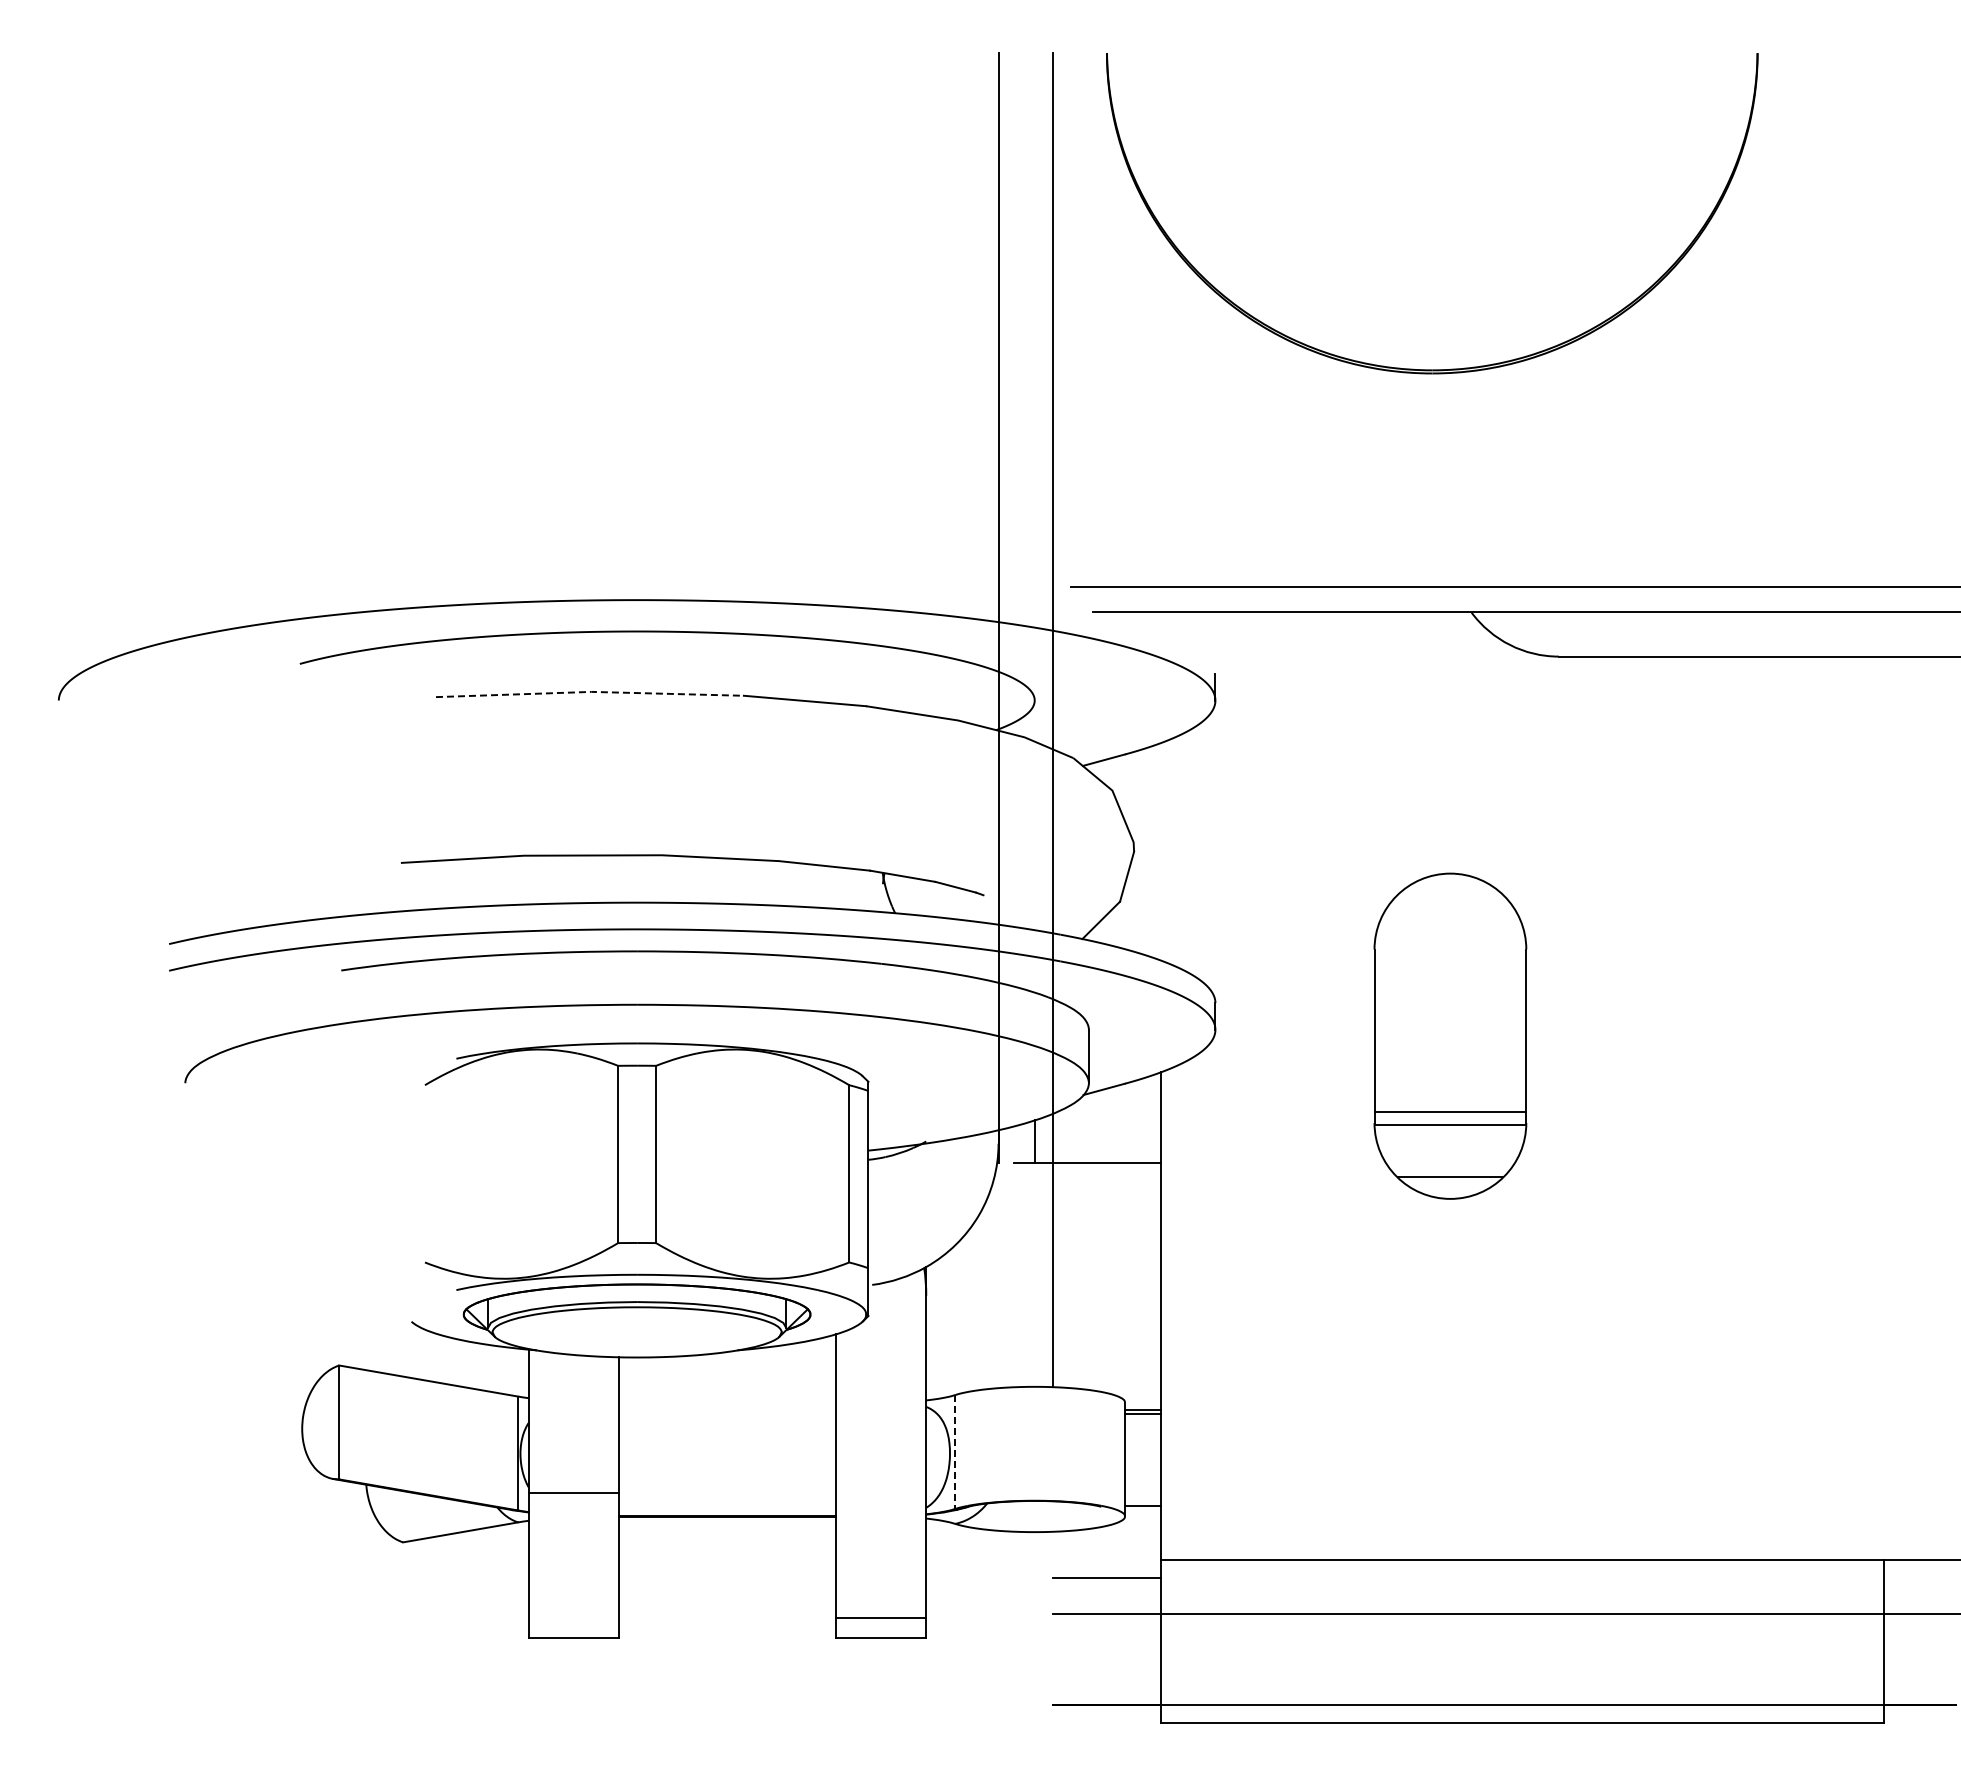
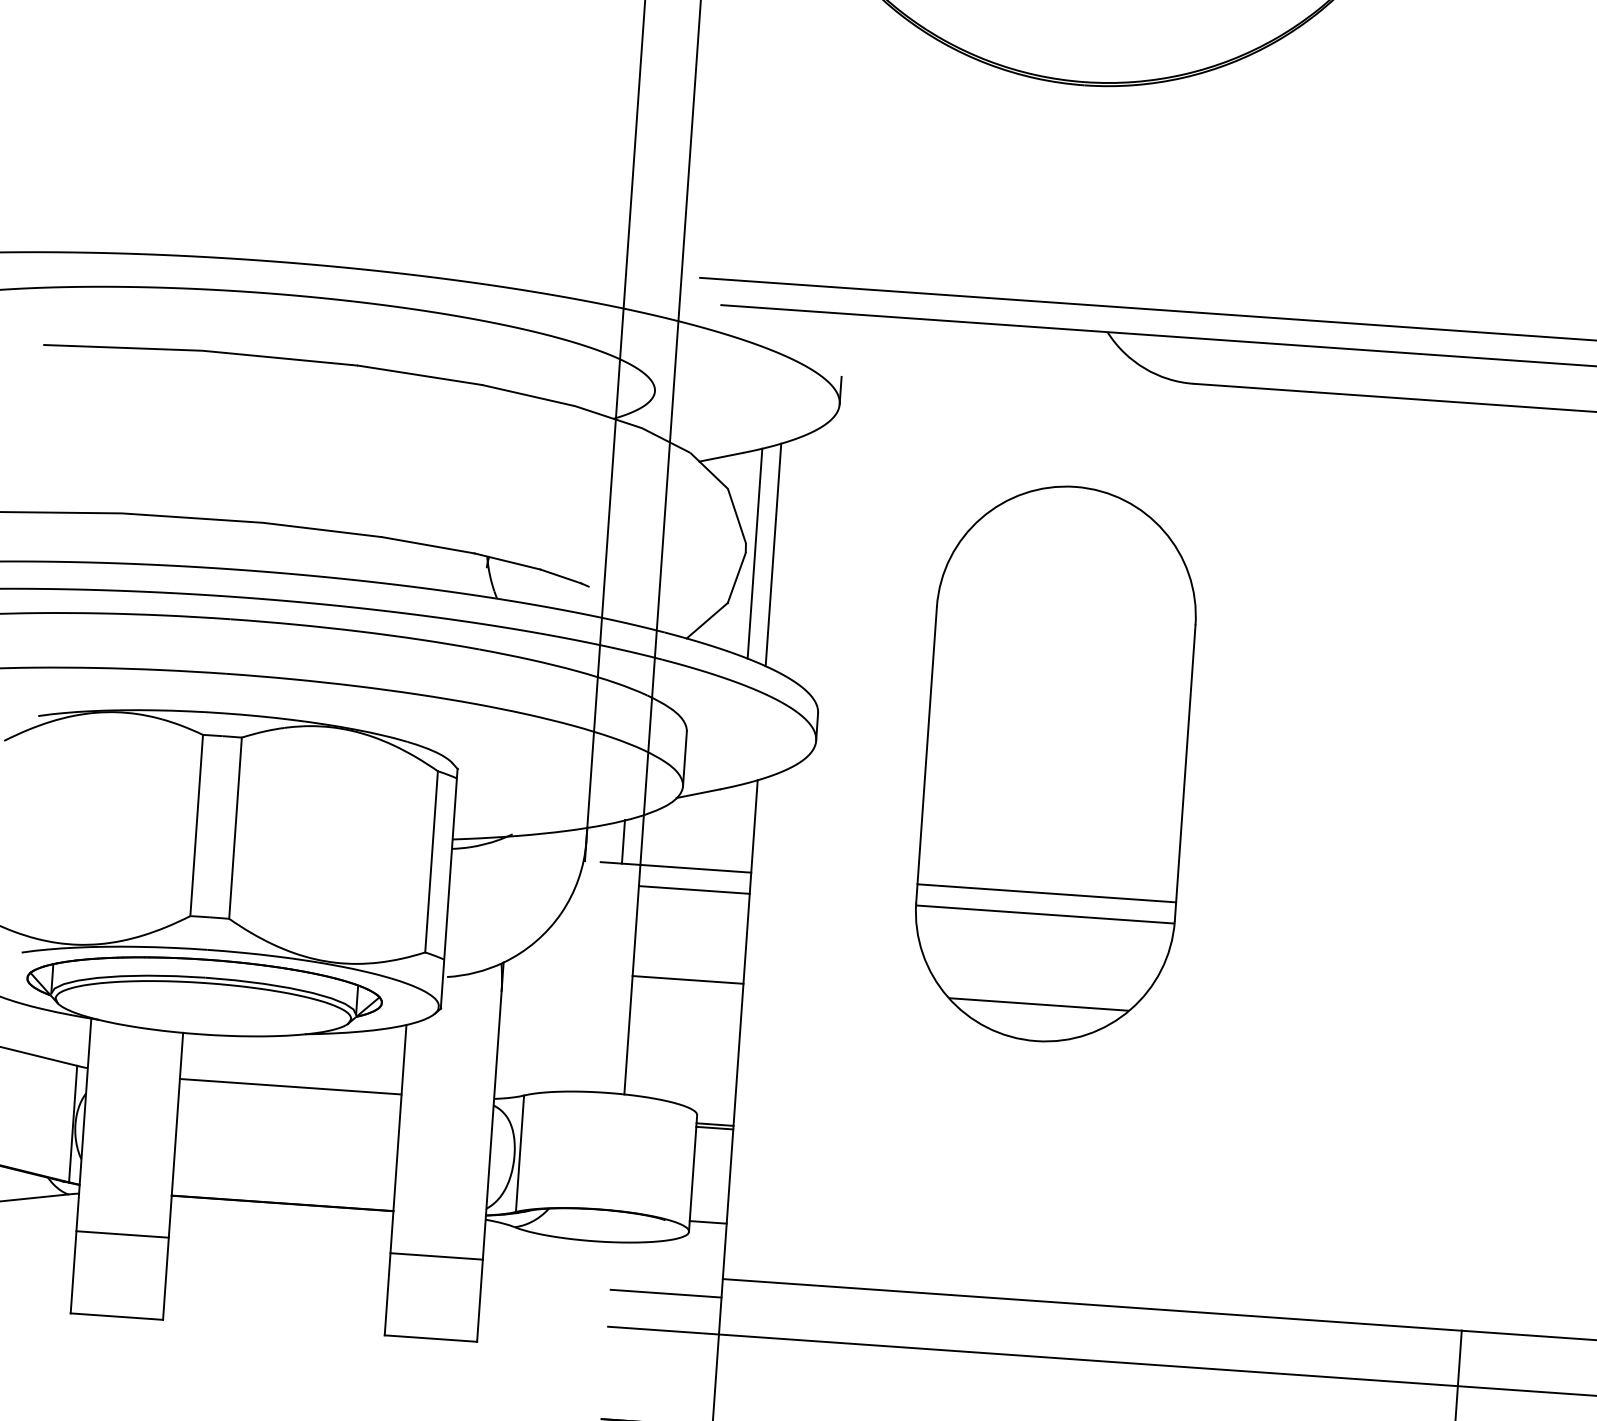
line: (590, 691) -> (201, 350), dashed -> solid
line: (1143, 851) -> (755, 553), added
line: (1161, 851) -> (773, 554), added
part: (1450, 1036) -> (1055, 764), size x1.67
line: (1106, 1183) -> (693, 890), added
line: (1106, 1271) -> (687, 980), added
line: (727, 1402) -> (290, 1086), added
line: (955, 1452) -> (520, 1154), dashed -> solid
line: (573, 1492) -> (122, 1234), moved
line: (880, 1617) -> (436, 1256), moved

